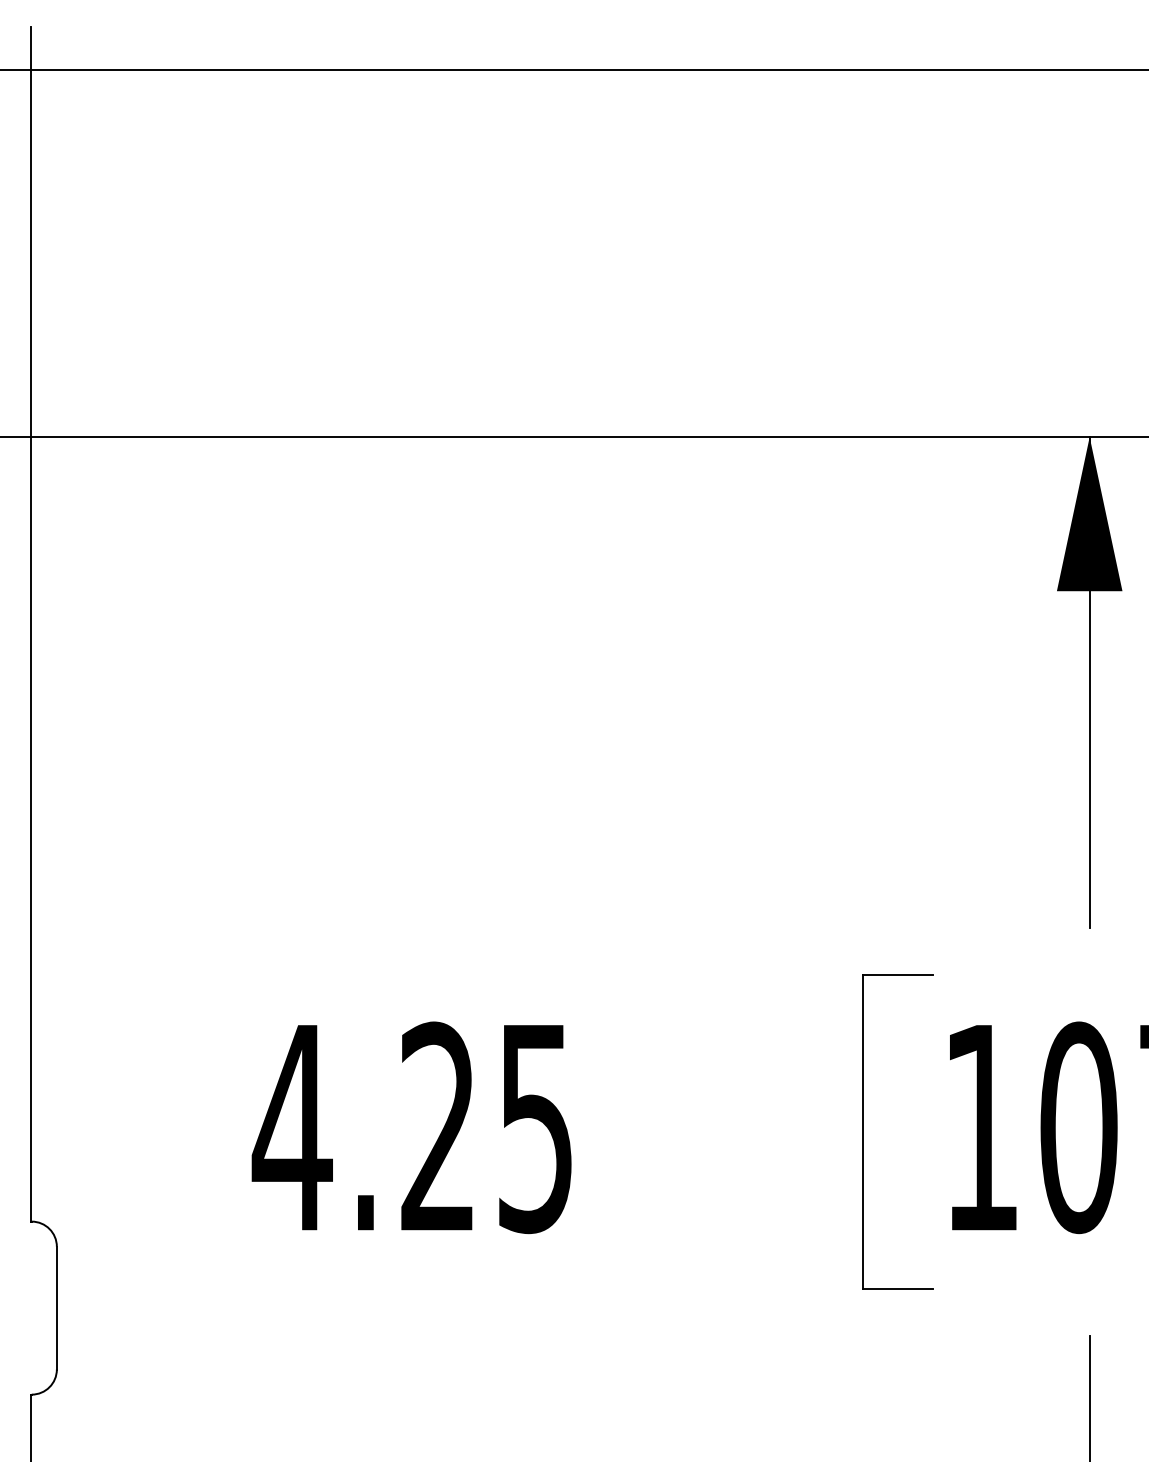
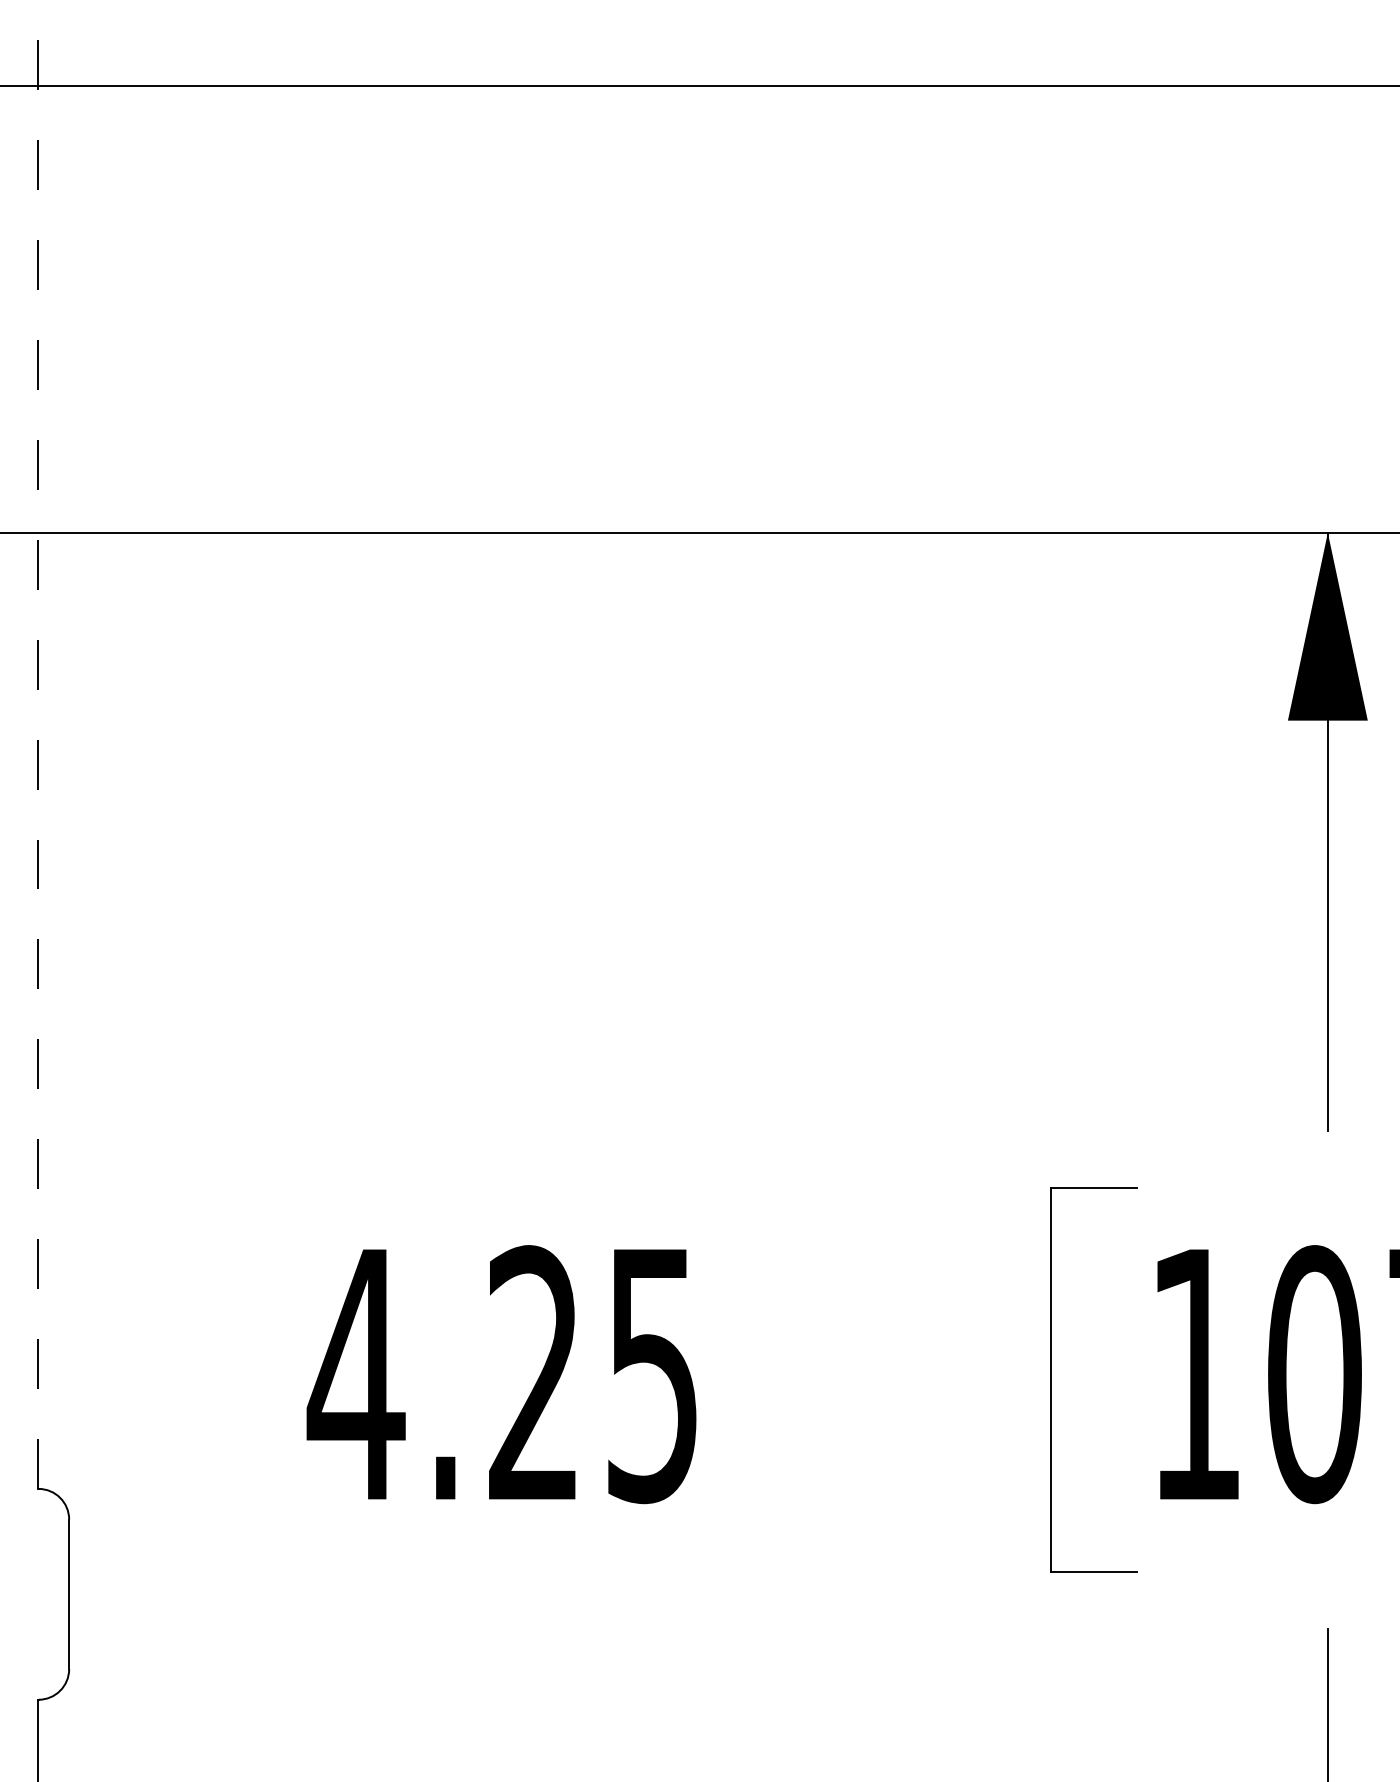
line: (31, 623) -> (38, 759), solid -> dashed

